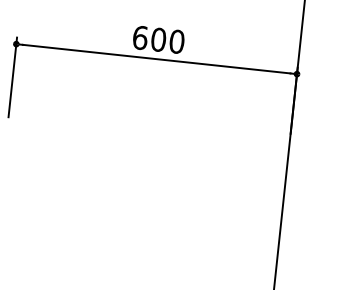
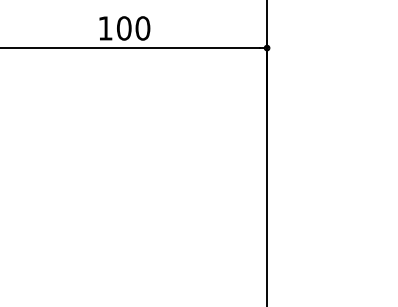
text: (140, 37) -> (105, 28), 600 -> 100

